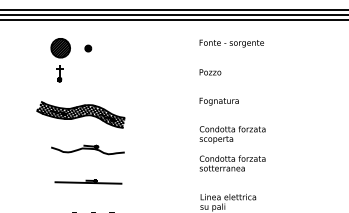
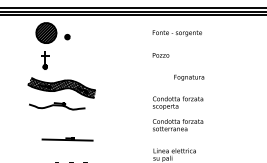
part: (60, 60) -> (46, 46), size x1.4
text: (218, 101) -> (188, 77), moved
part: (87, 149) -> (56, 106), moved

